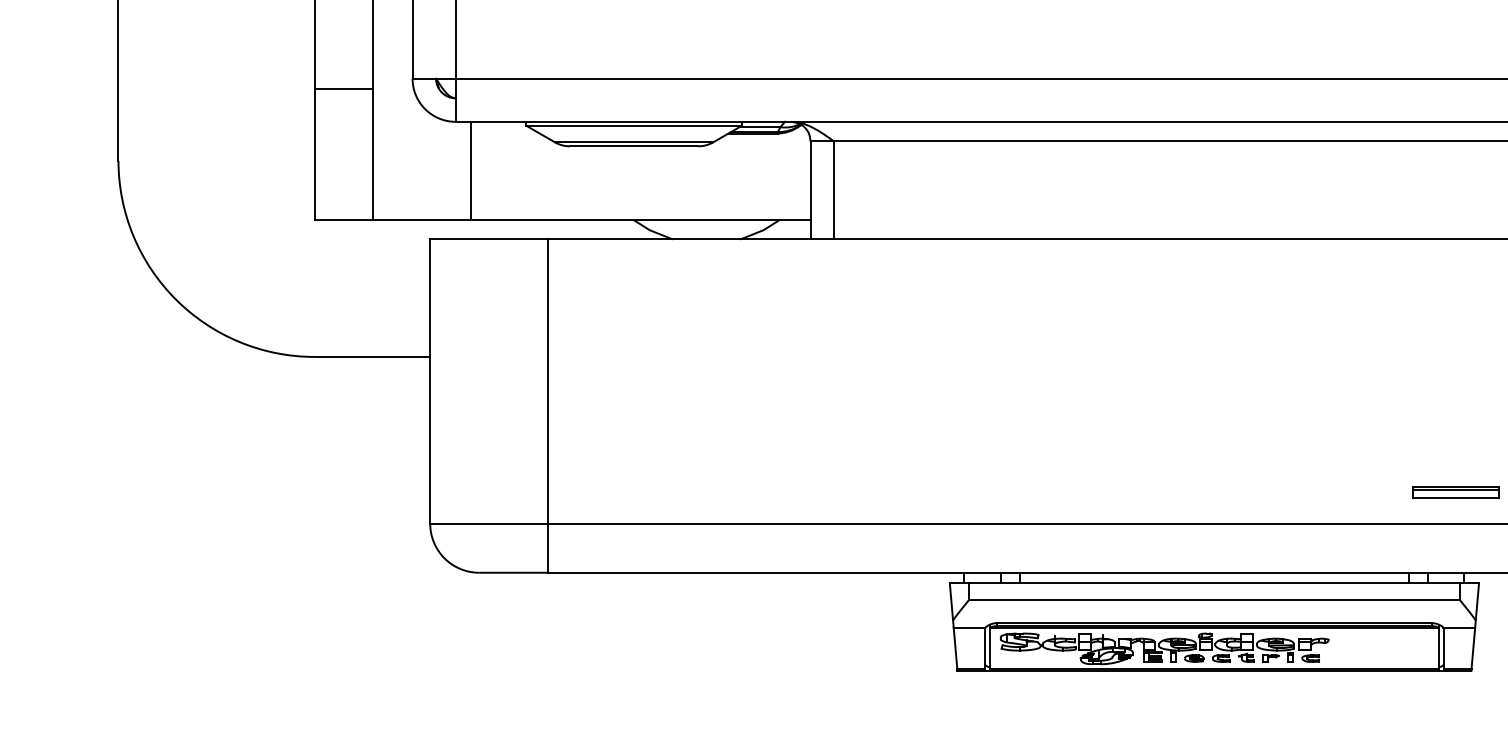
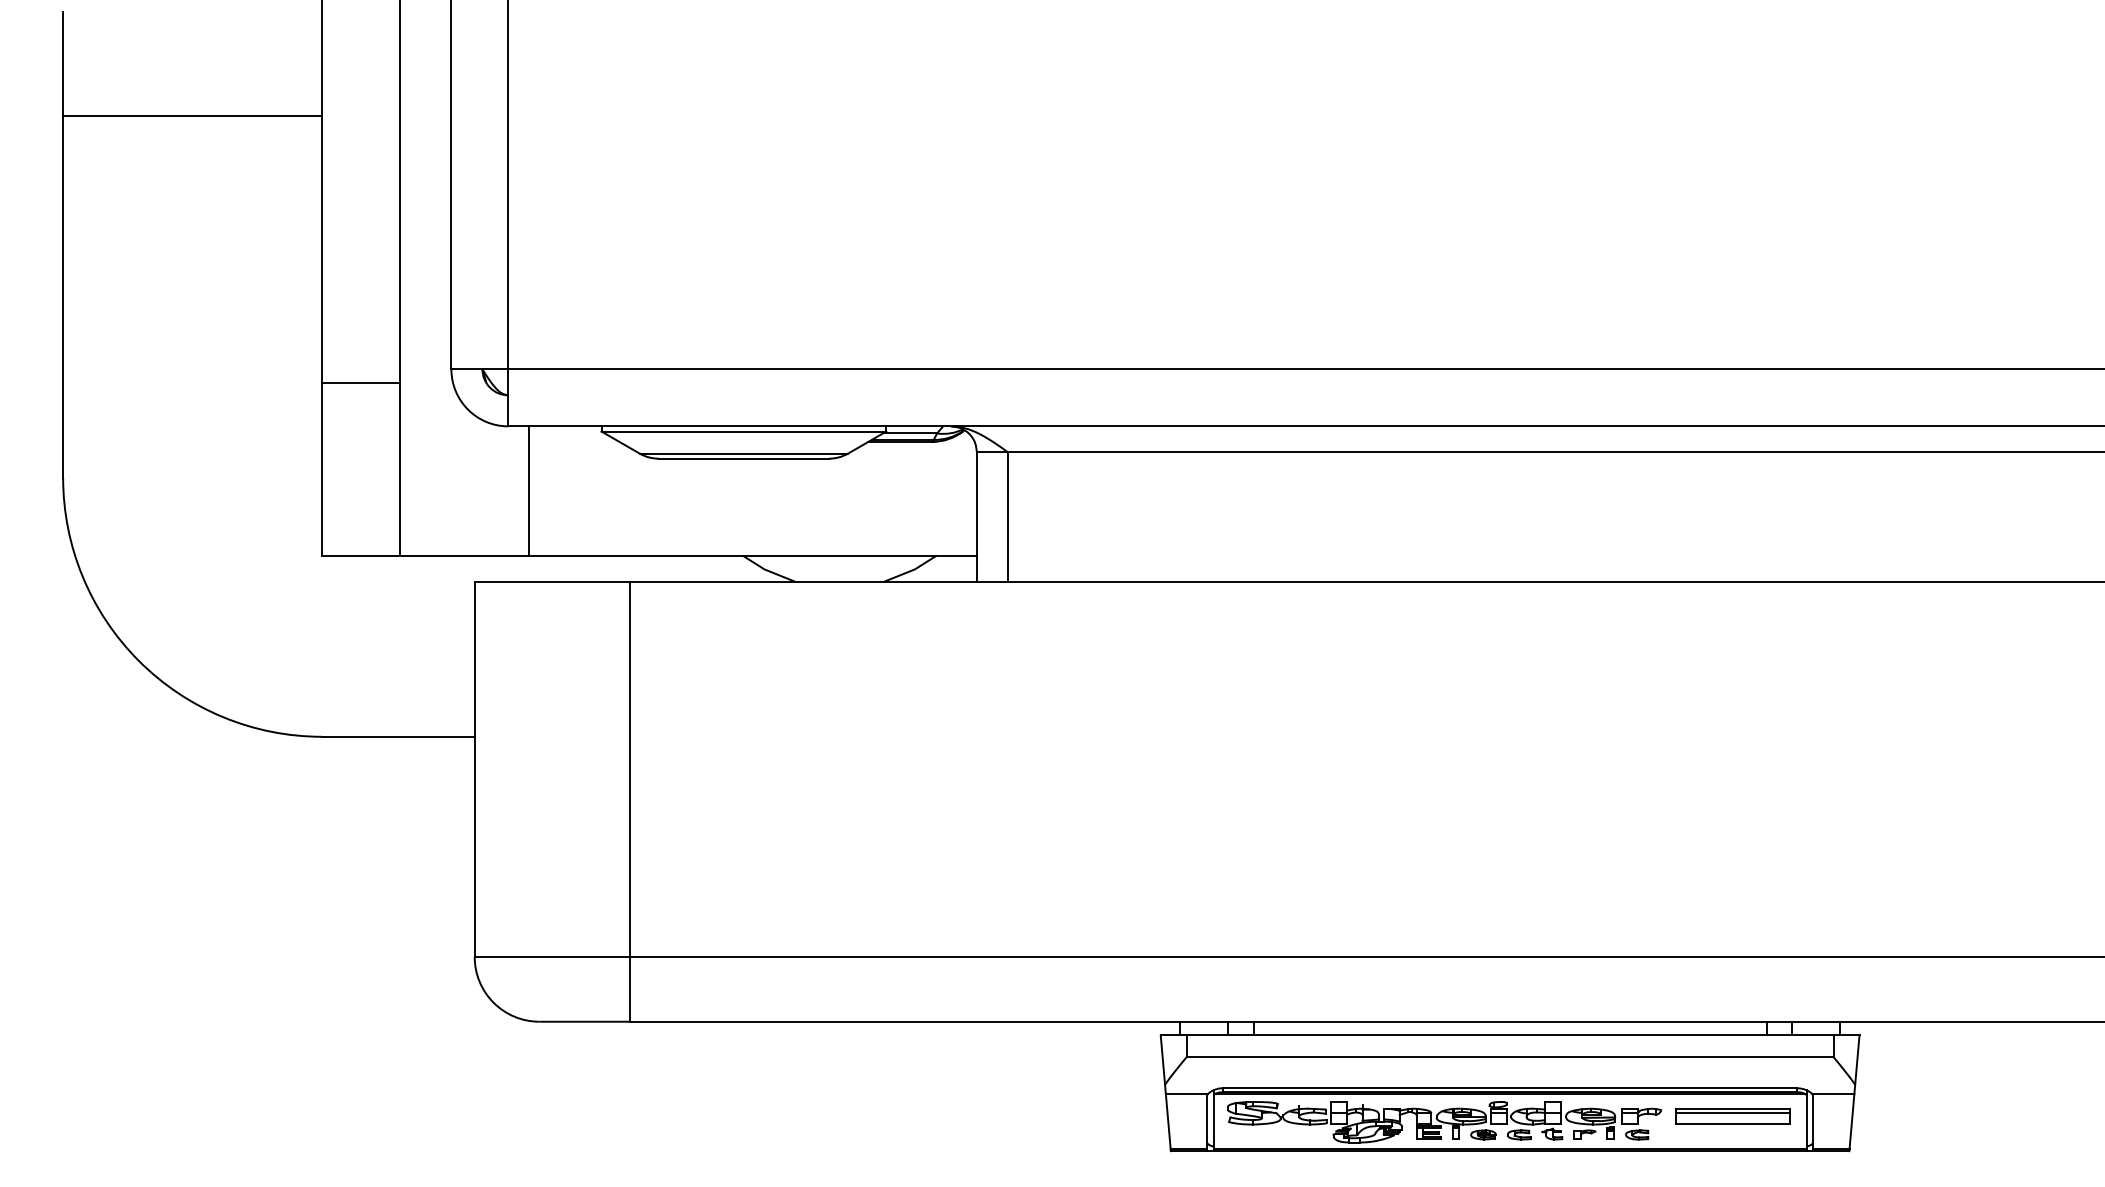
part: (1455, 492) -> (1732, 1116), moved

